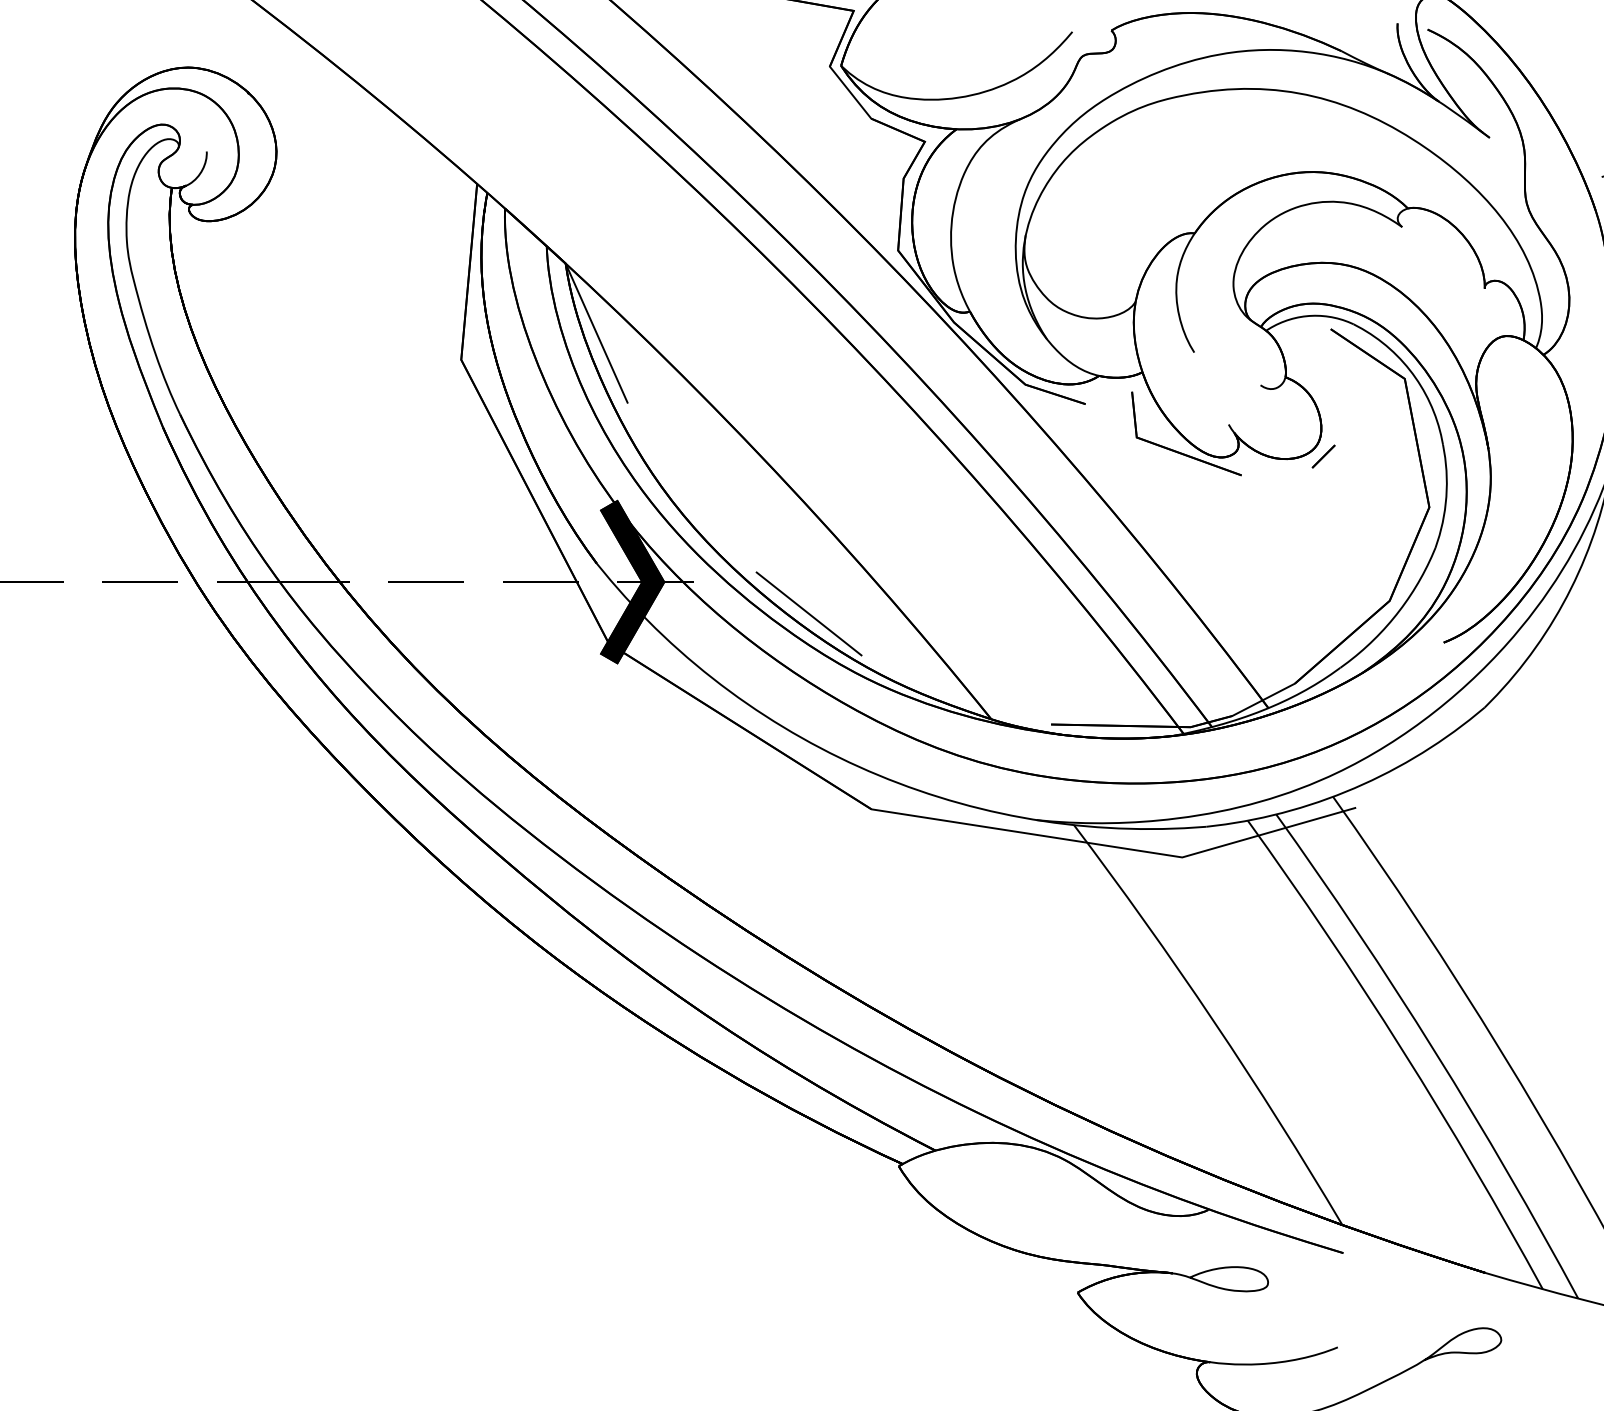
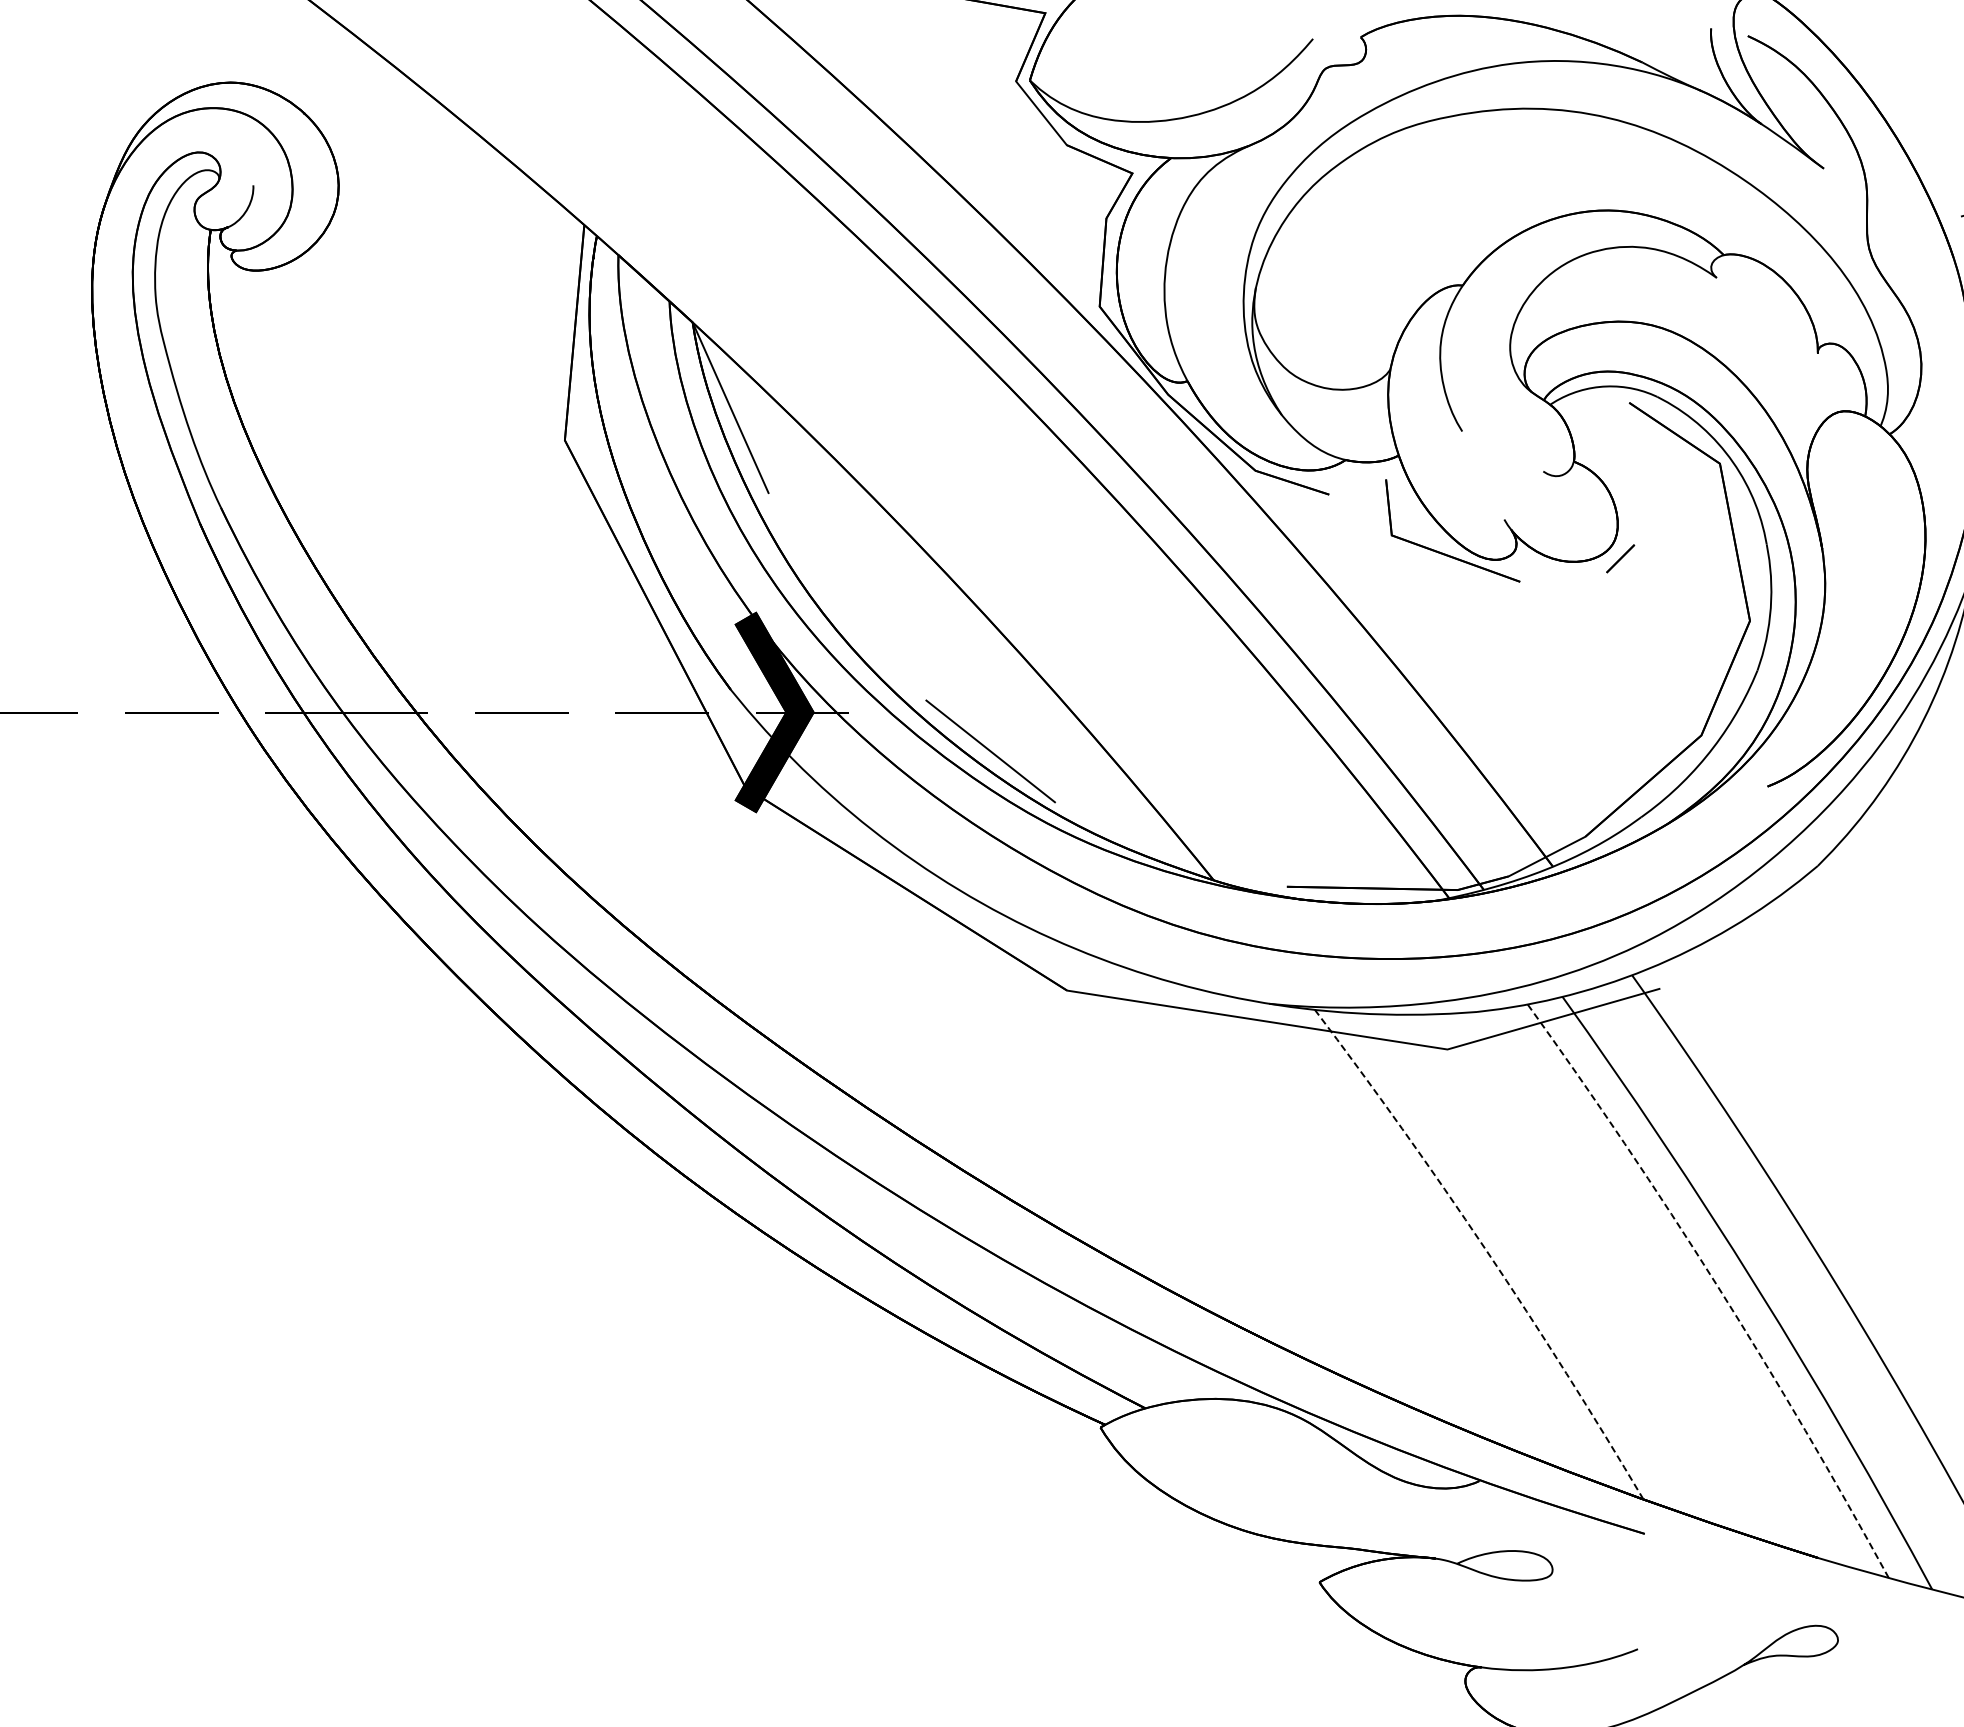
line: (1214, 1021) -> (1486, 1250), solid -> dashed
line: (1402, 1050) -> (1717, 1285), solid -> dashed

